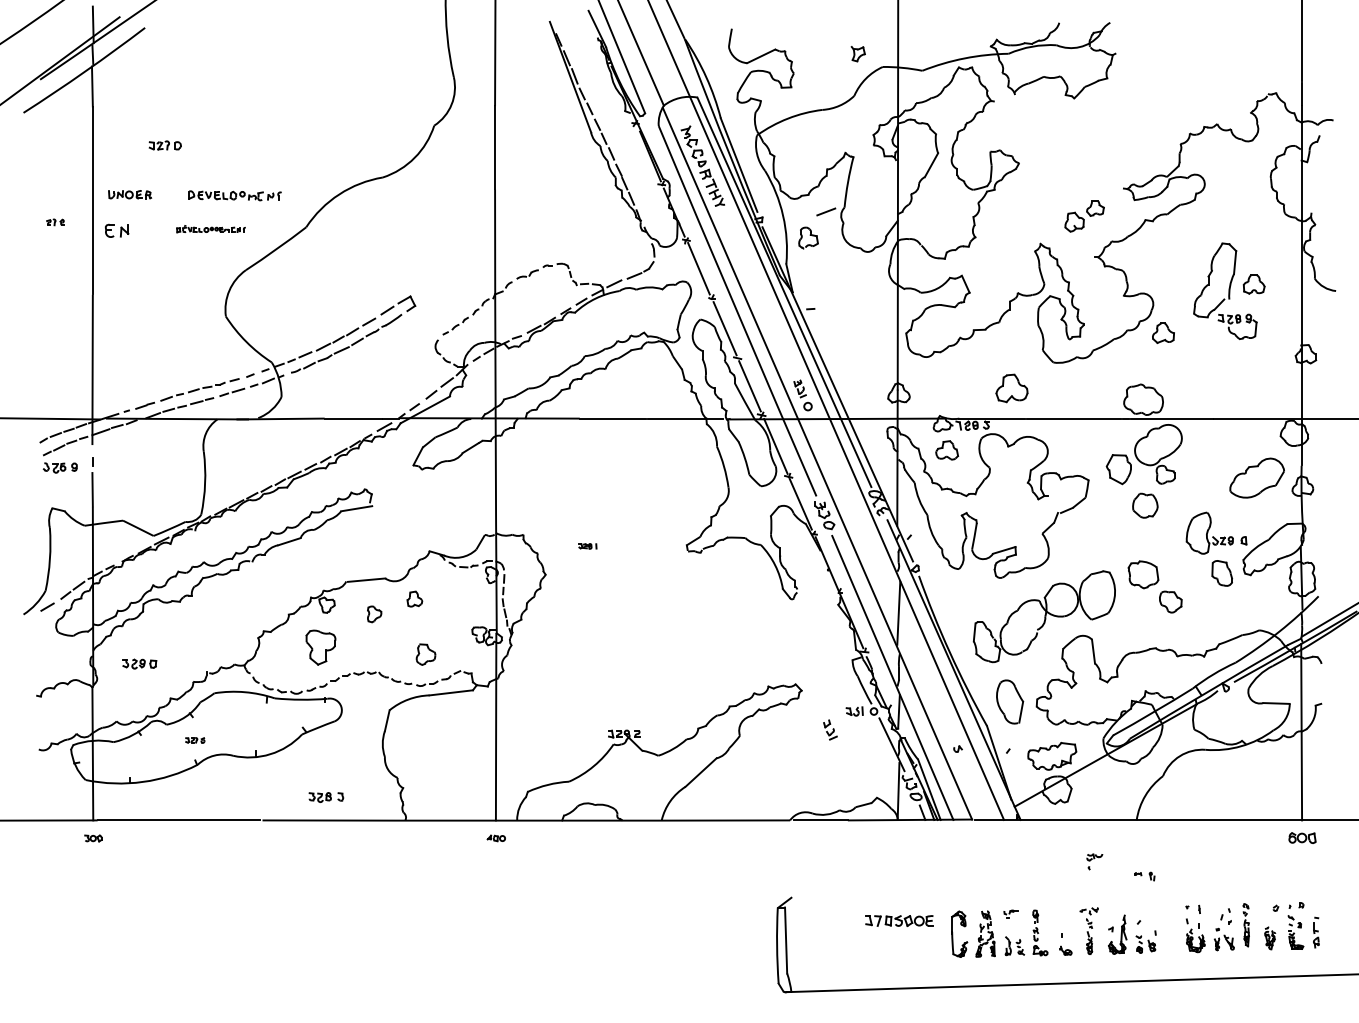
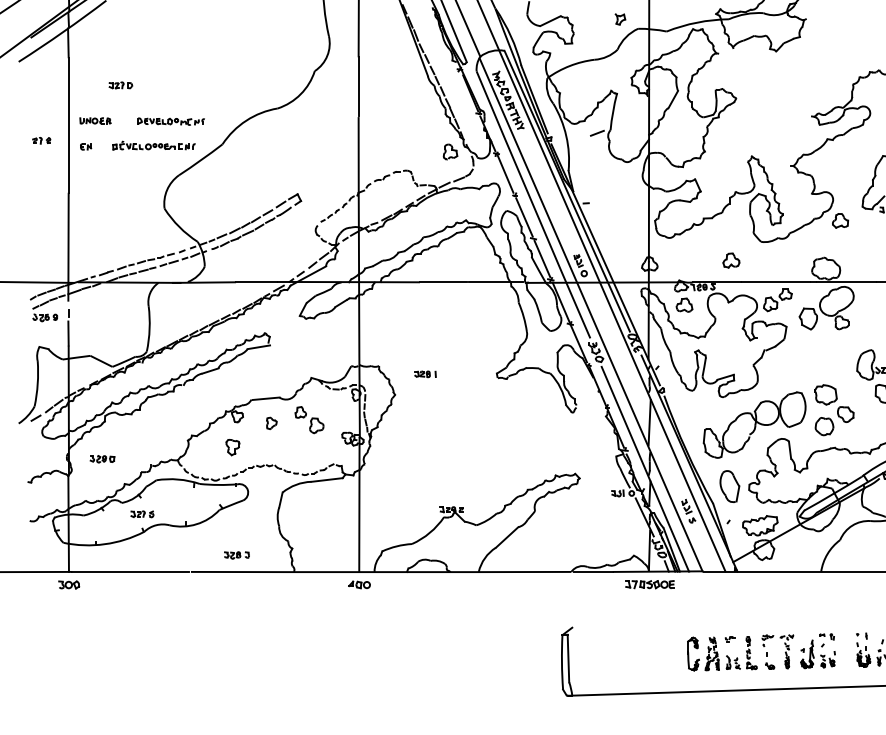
part: (1084, 216) -> (777, 300), moved
part: (55, 222) -> (41, 140), size x1.43
part: (210, 228) -> (153, 145), size x1.67
part: (116, 230) -> (85, 146), size x0.62
part: (808, 237) -> (450, 151), moved
part: (1012, 388) -> (731, 260), size x0.71
part: (1145, 505) -> (824, 426), moved
part: (587, 546) -> (425, 374), size x1.67
part: (320, 647) -> (232, 447), size x0.62
part: (425, 654) -> (316, 425), moved
part: (830, 729) -> (686, 506), moved
part: (195, 740) -> (142, 514), size x1.67
part: (93, 838) -> (69, 584), size x1.67
part: (496, 838) -> (359, 584), size x1.67
part: (1094, 861) -> (767, 640), moved
part: (1144, 876) -> (826, 636), moved
part: (899, 920) -> (650, 584), moved

